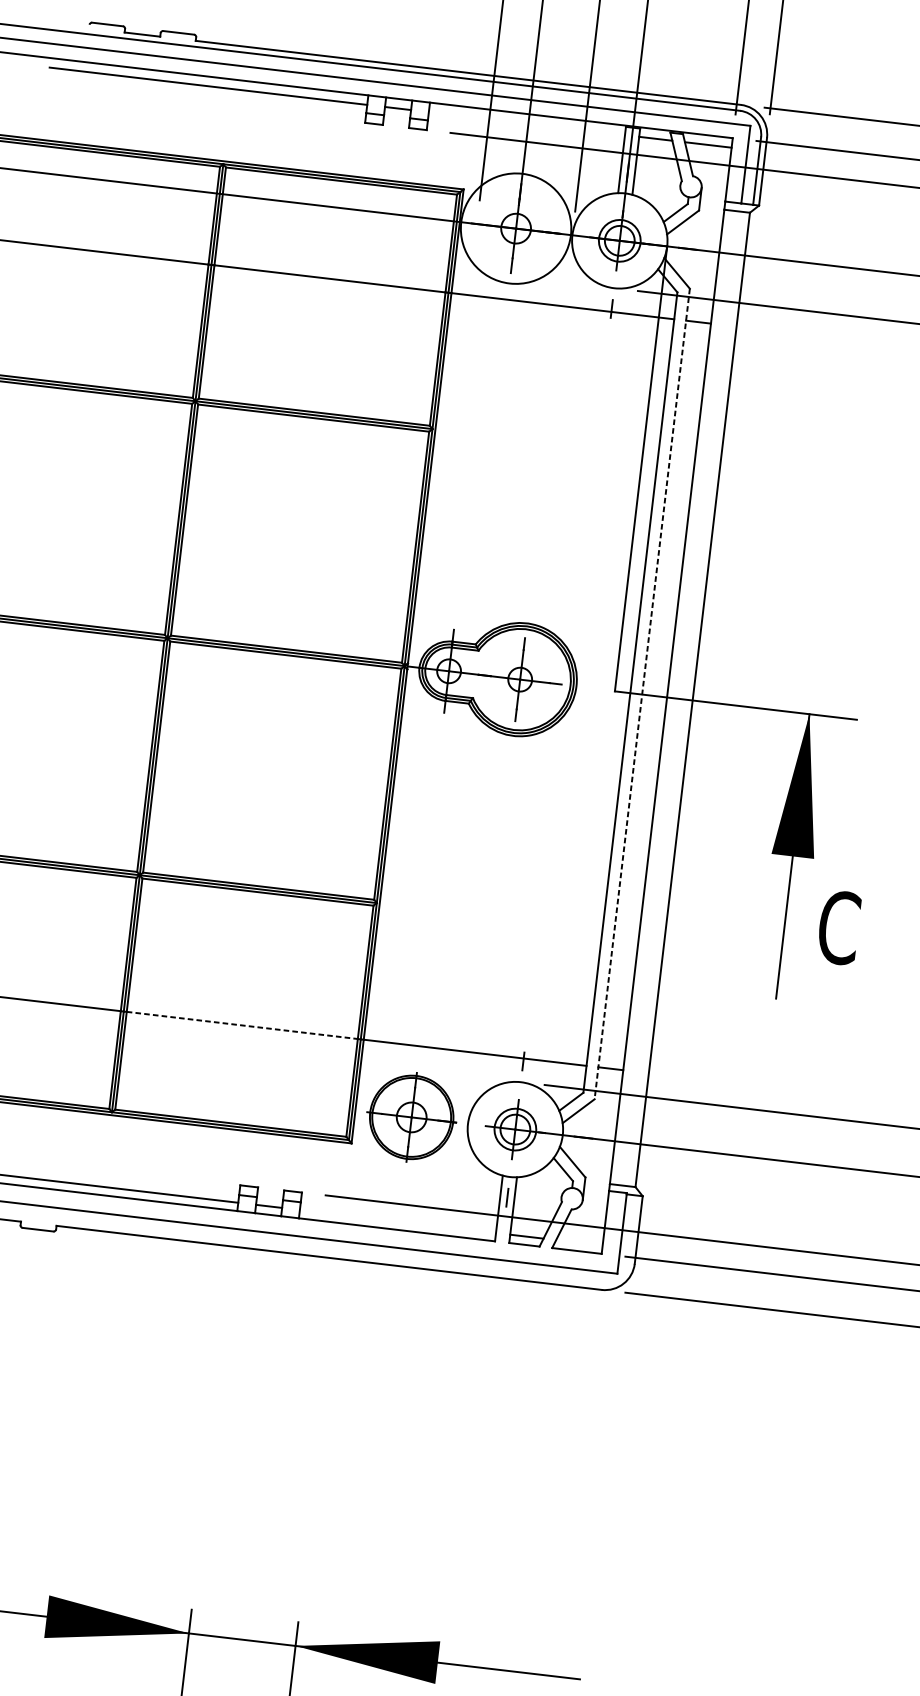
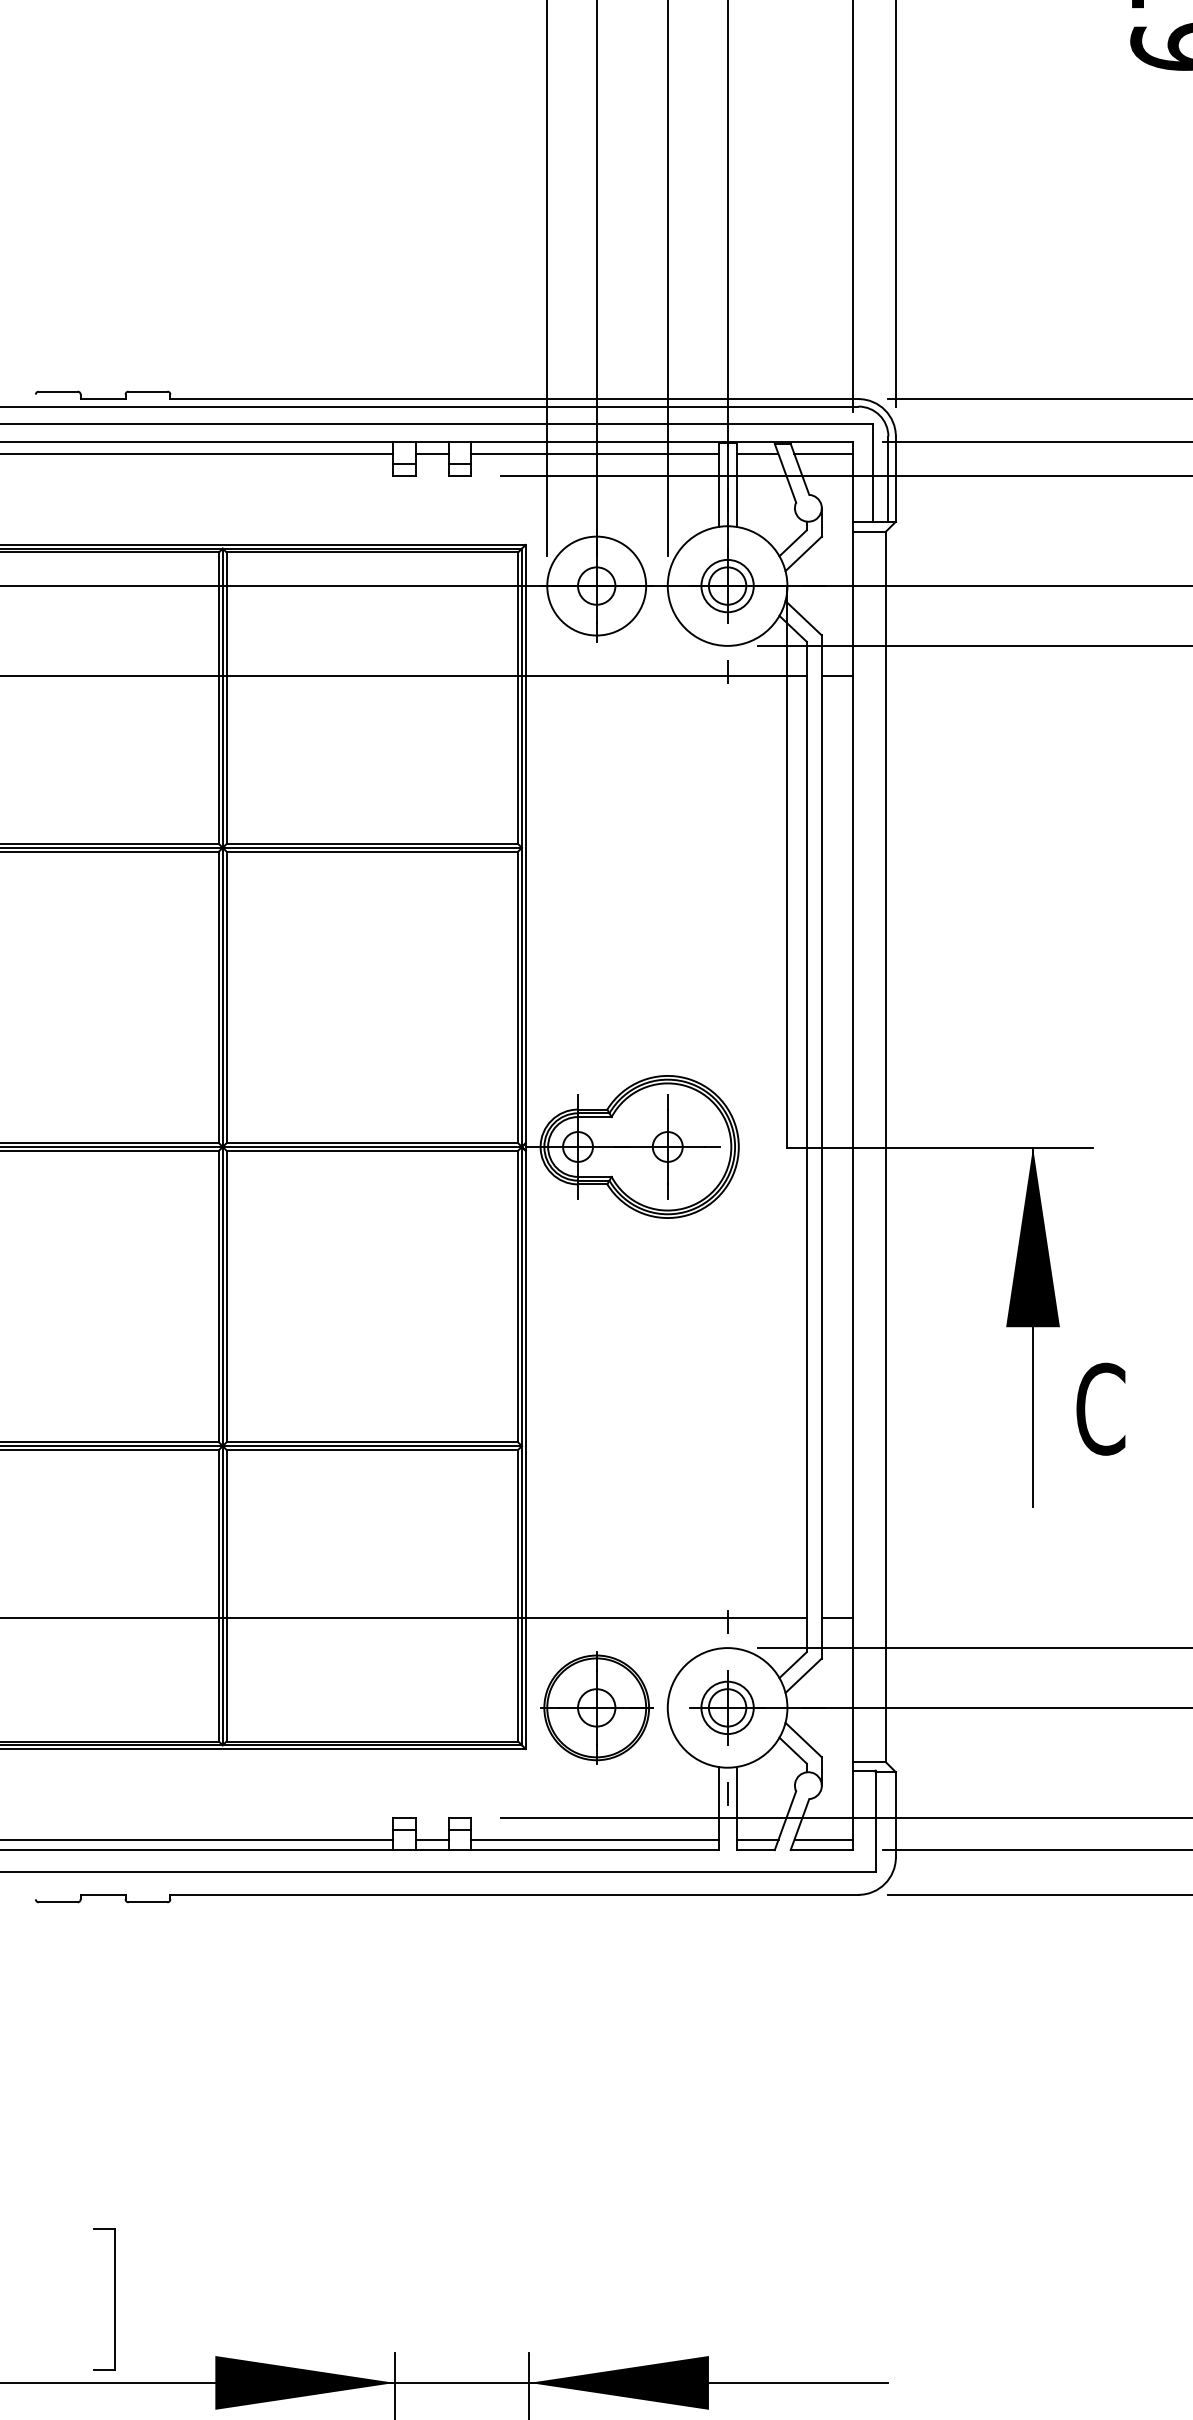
line: (526, 123) -> (594, 453), added
circle: (515, 228) -> (596, 585), size x0.71
line: (642, 693) -> (821, 1146), dashed -> solid
line: (242, 1025) -> (372, 1618), dashed -> solid
line: (397, 1221) -> (594, 1839), added
line: (579, 1242) -> (823, 1839), added

